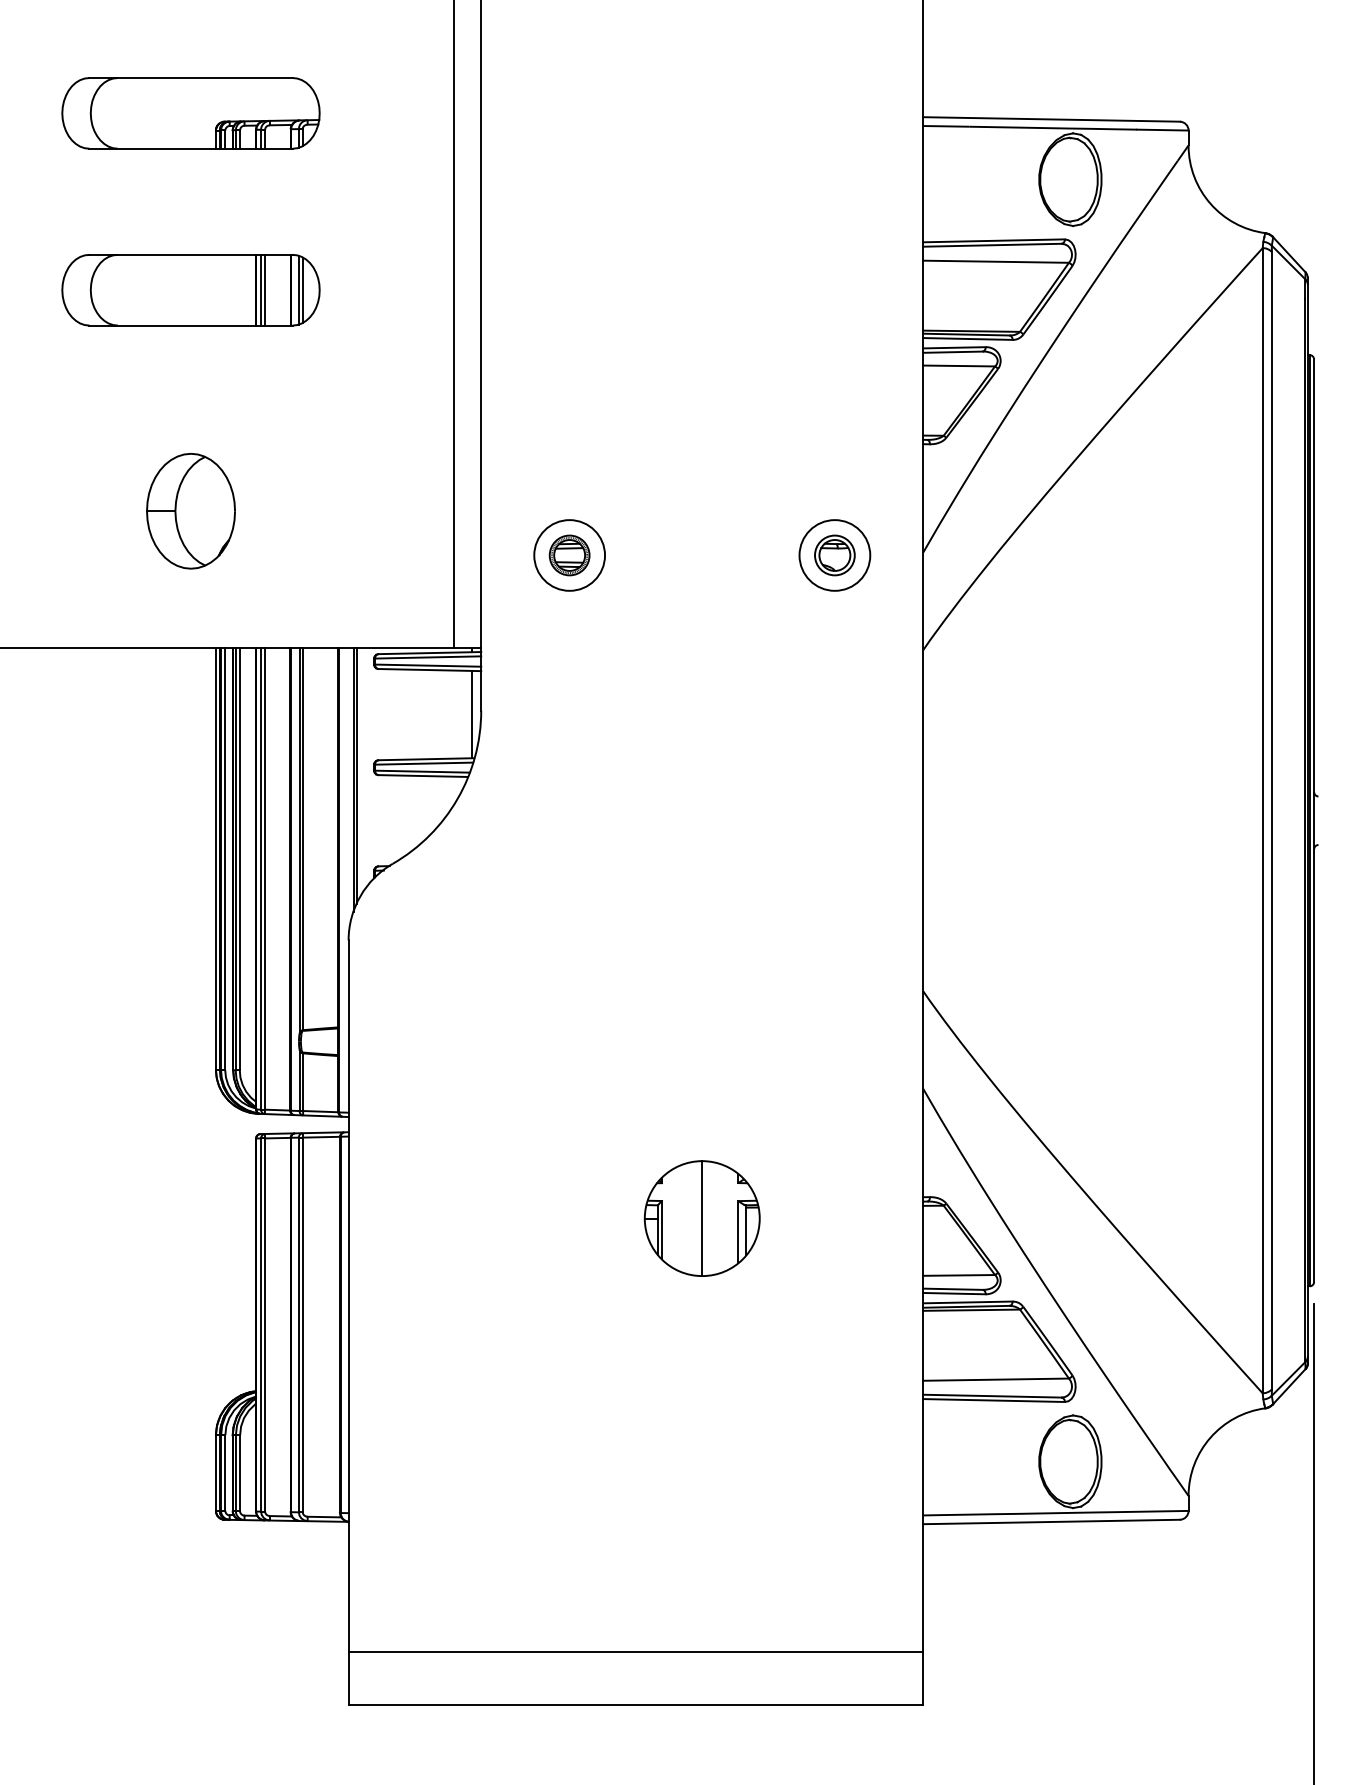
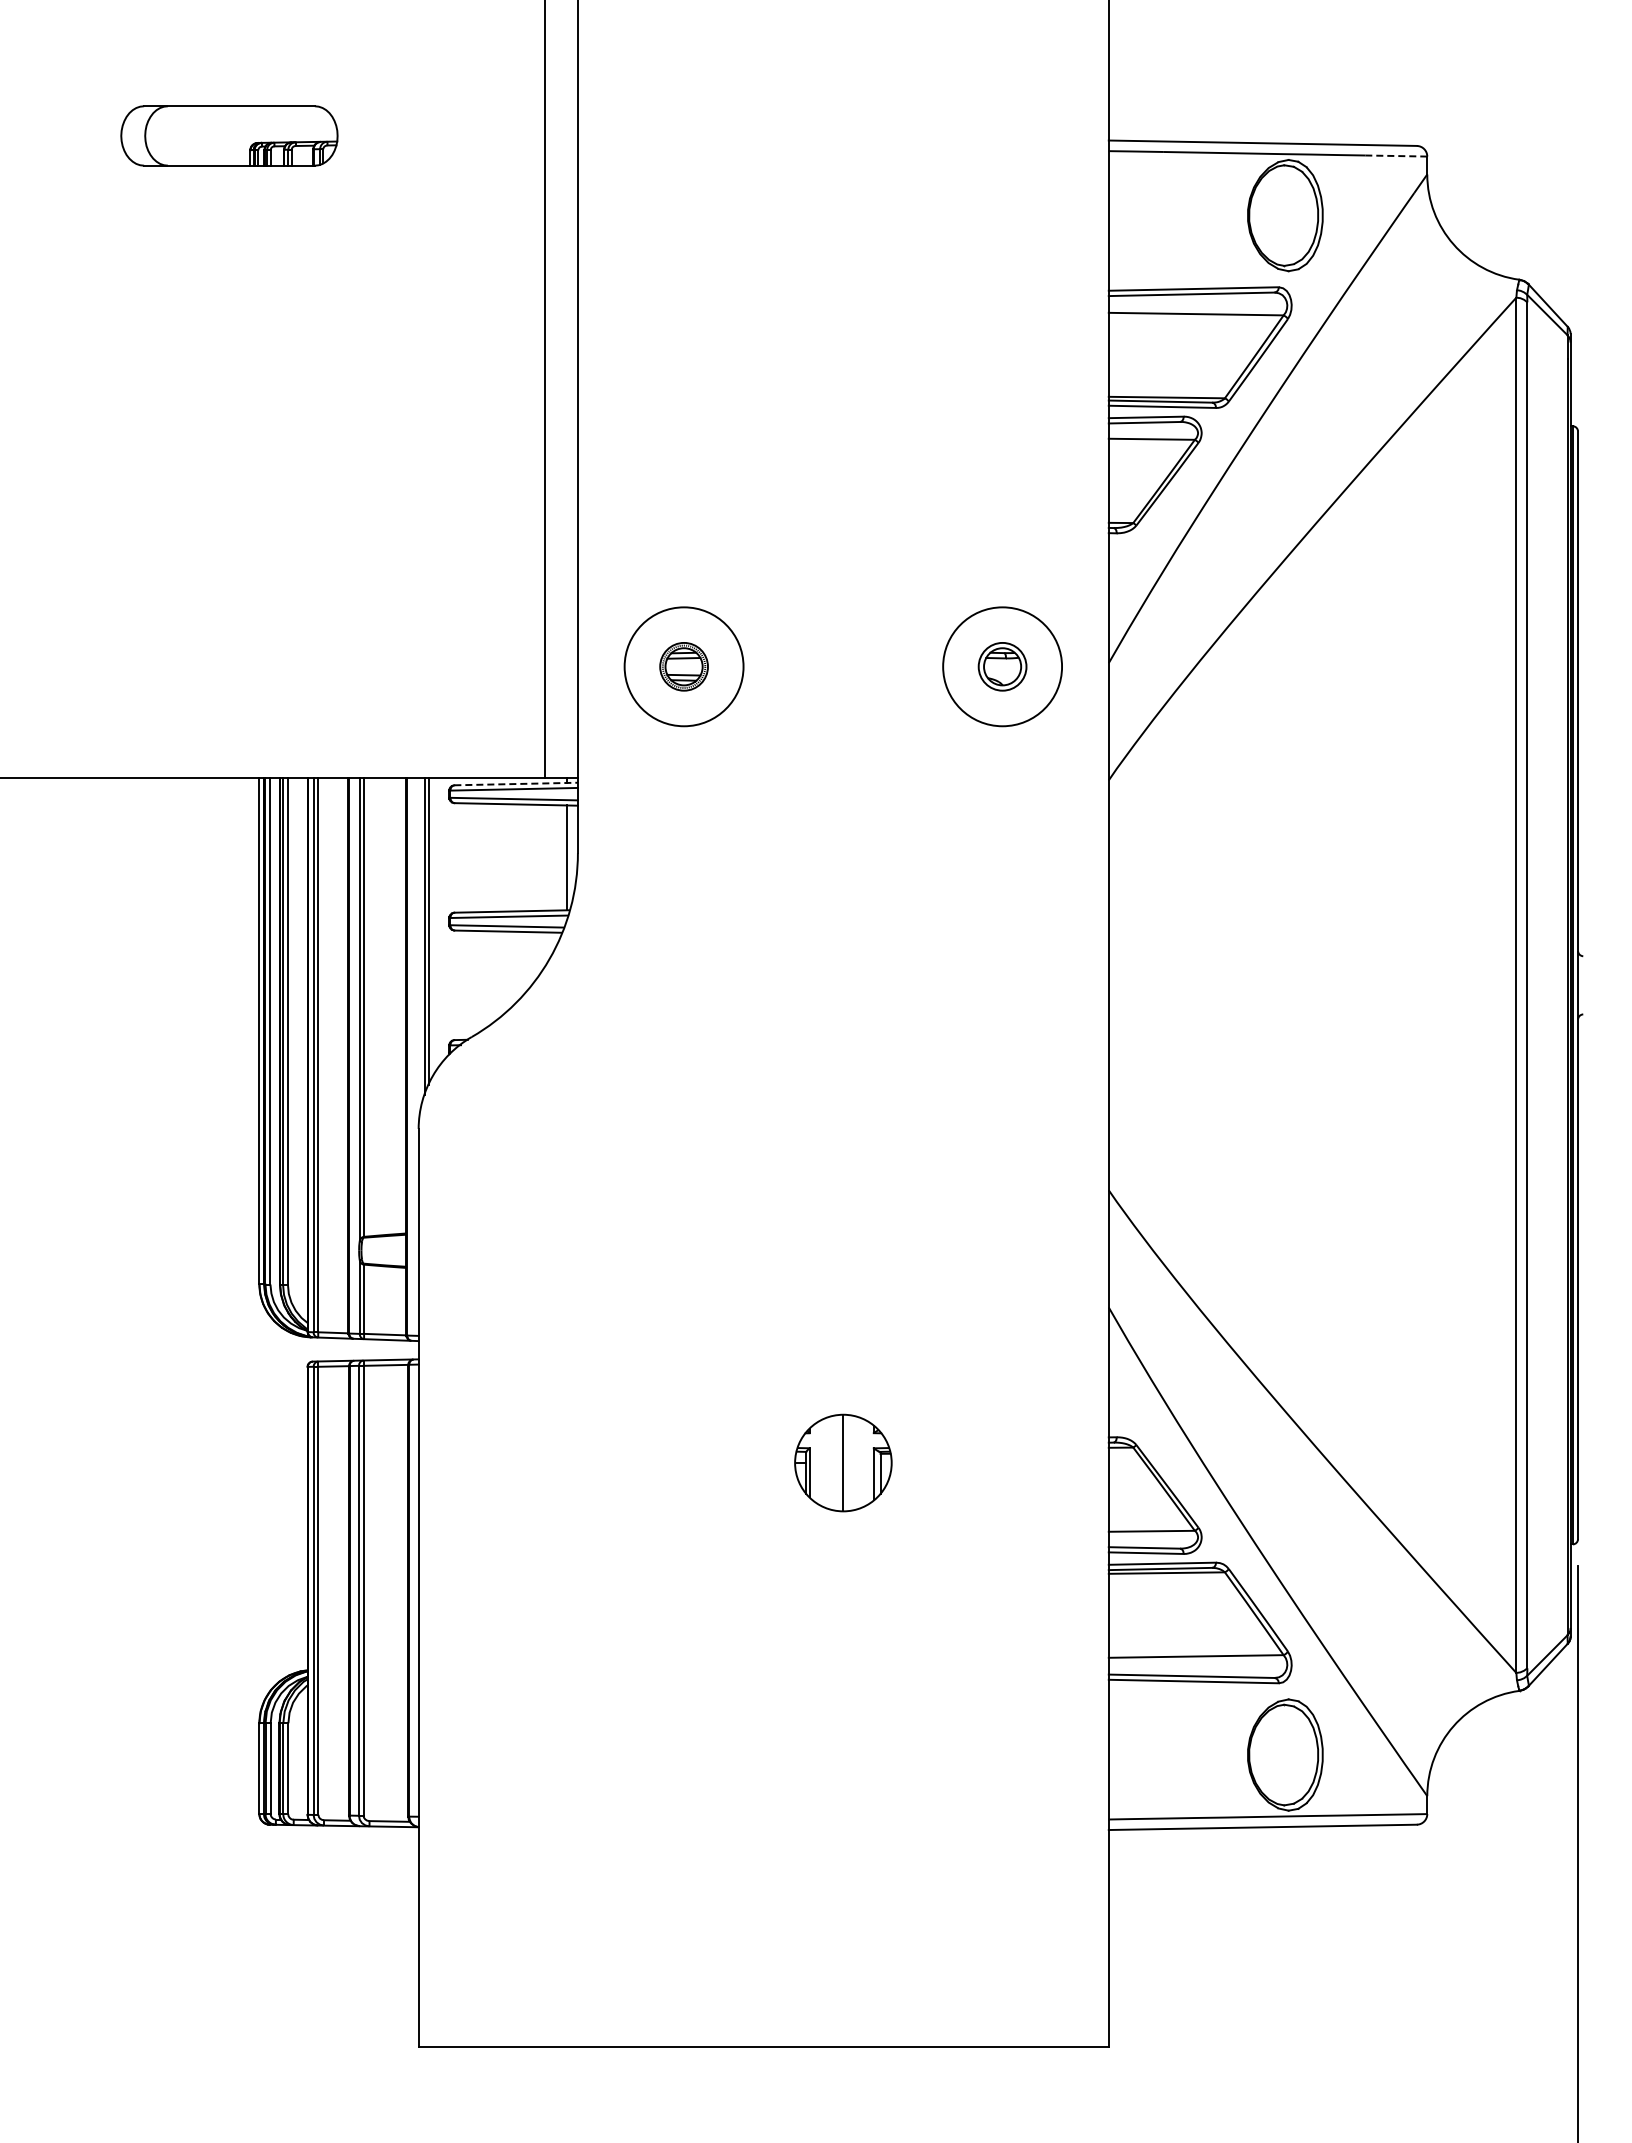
part: (191, 112) -> (229, 135), size x0.7
line: (1162, 130) -> (1396, 156), solid -> dashed
part: (191, 290) -> (229, 348), removed
part: (191, 511) -> (229, 613), removed
circle: (569, 555) -> (683, 666), size x1.4
circle: (834, 555) -> (1002, 666), size x1.4
line: (430, 653) -> (516, 784), solid -> dashed
part: (702, 1218) -> (843, 1462), size x0.7
line: (635, 1652) -> (763, 1983), removed

